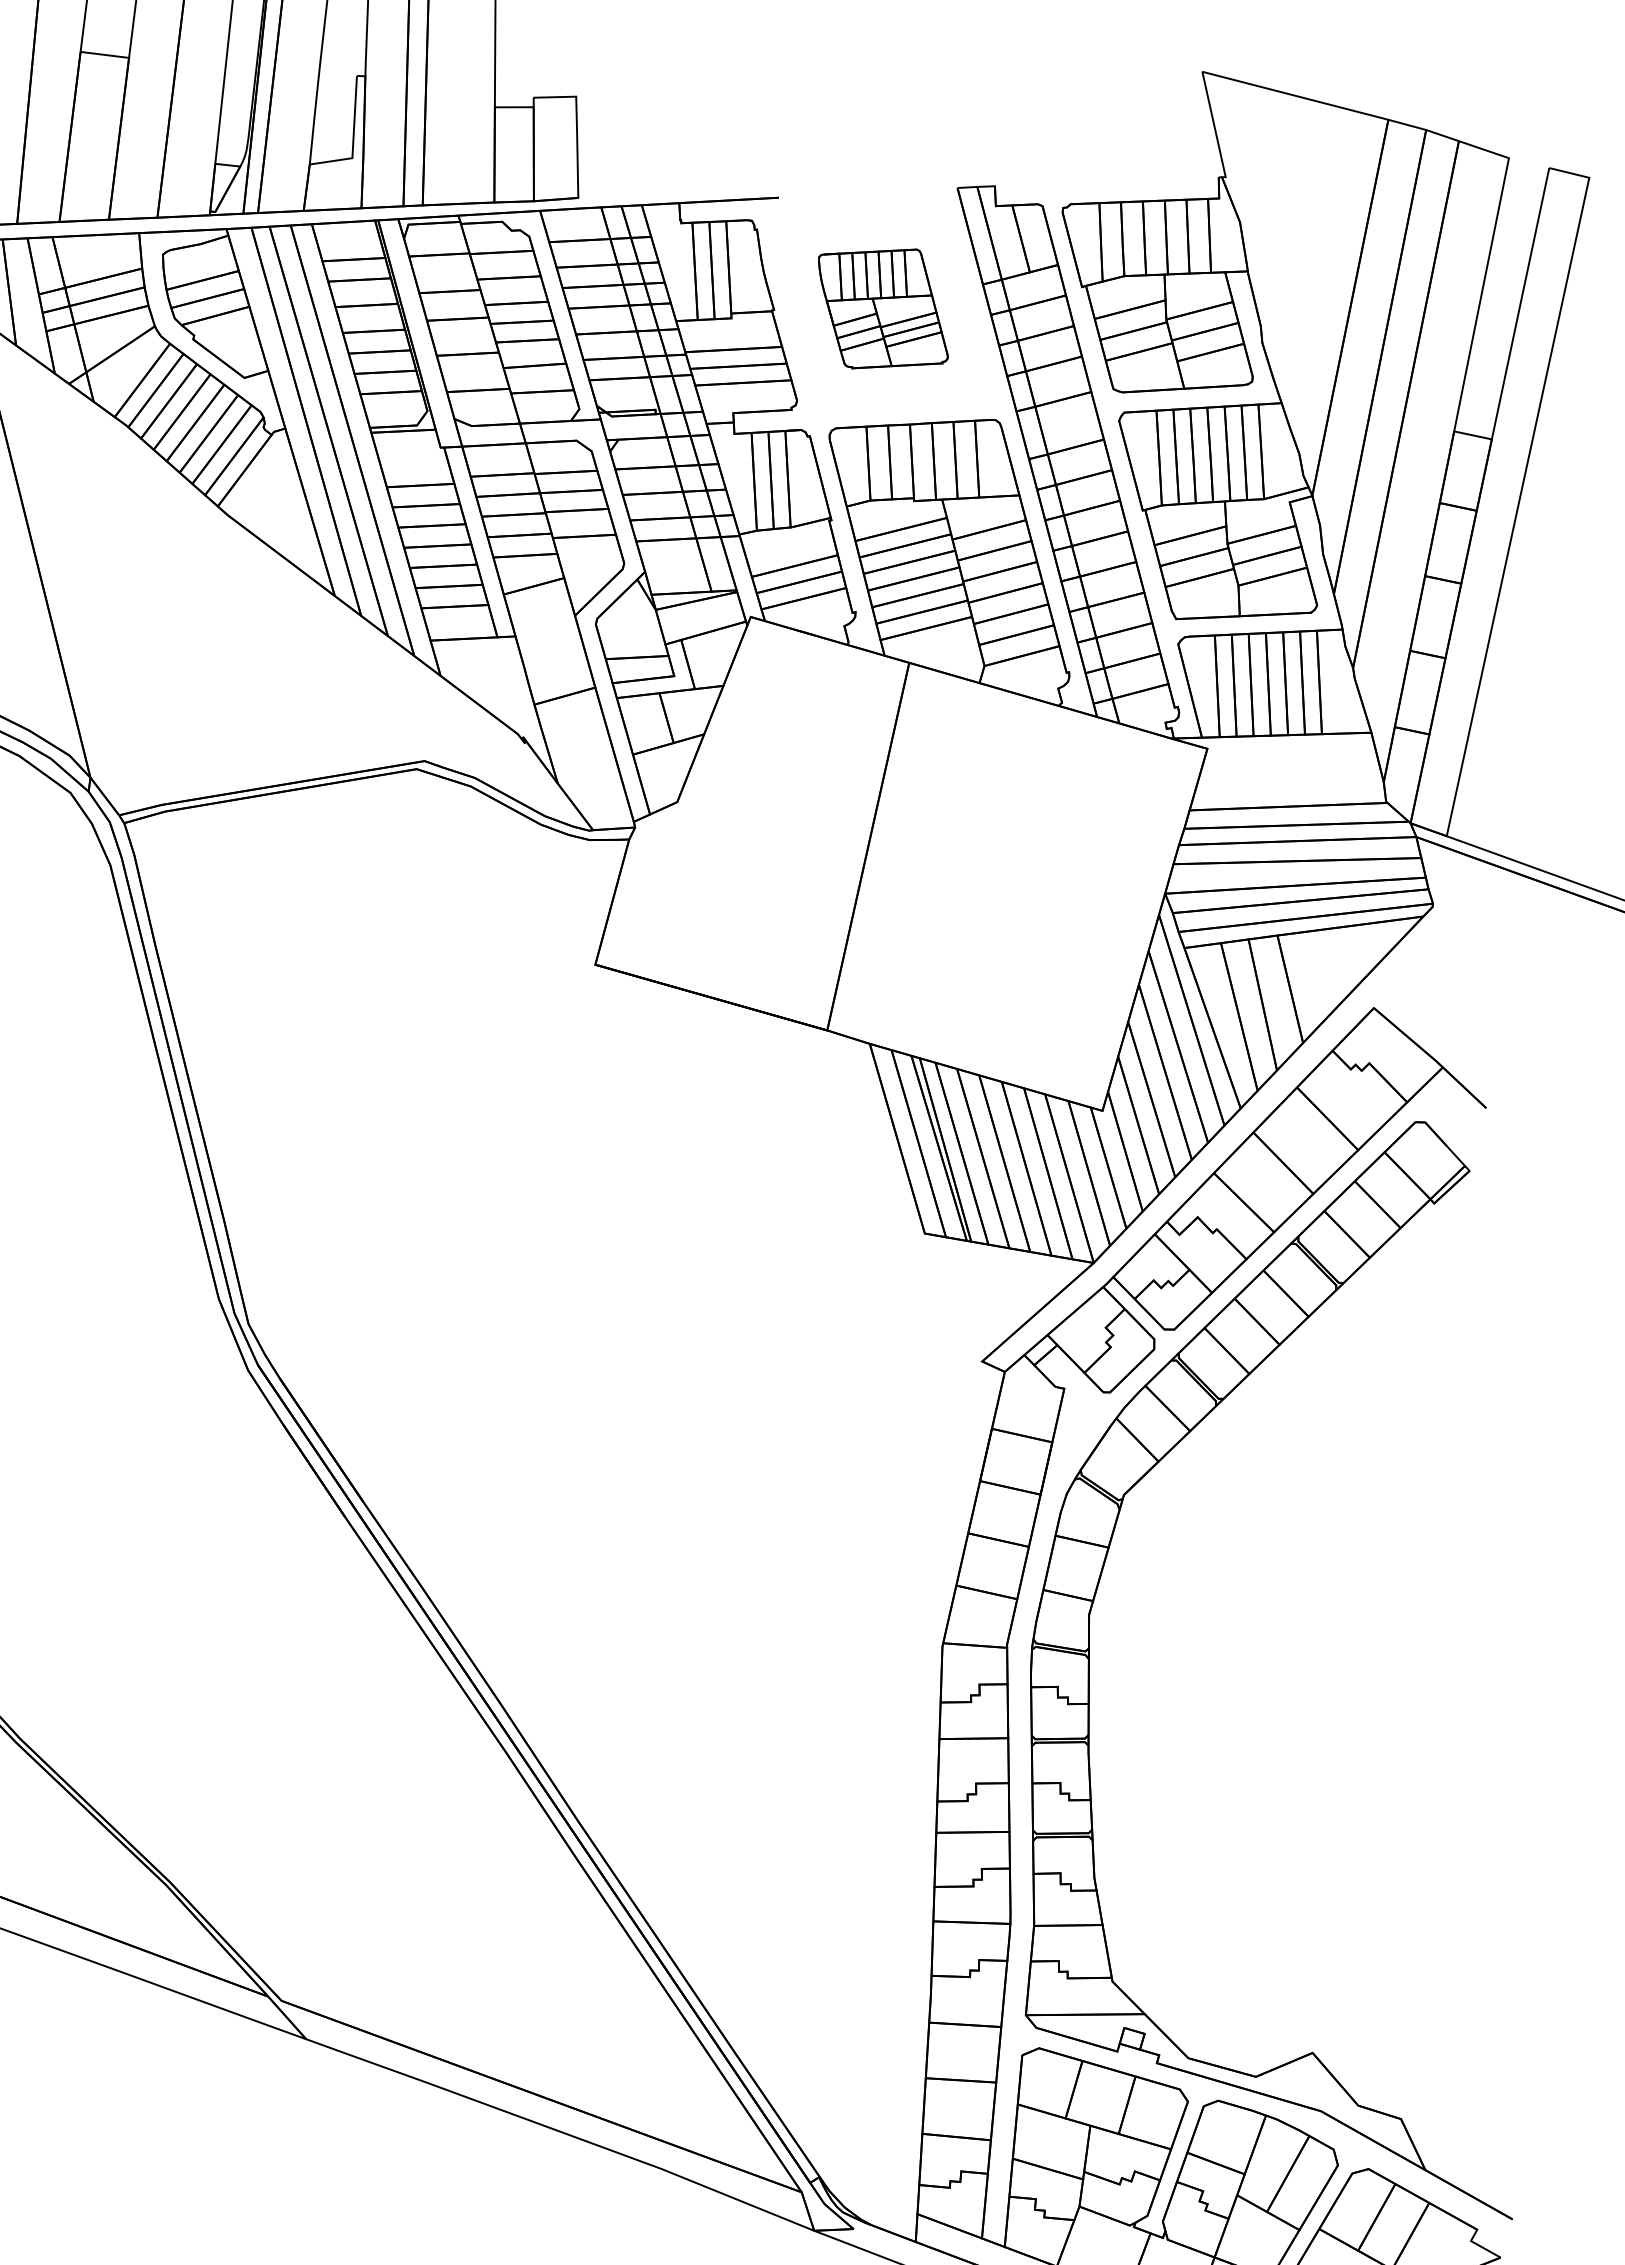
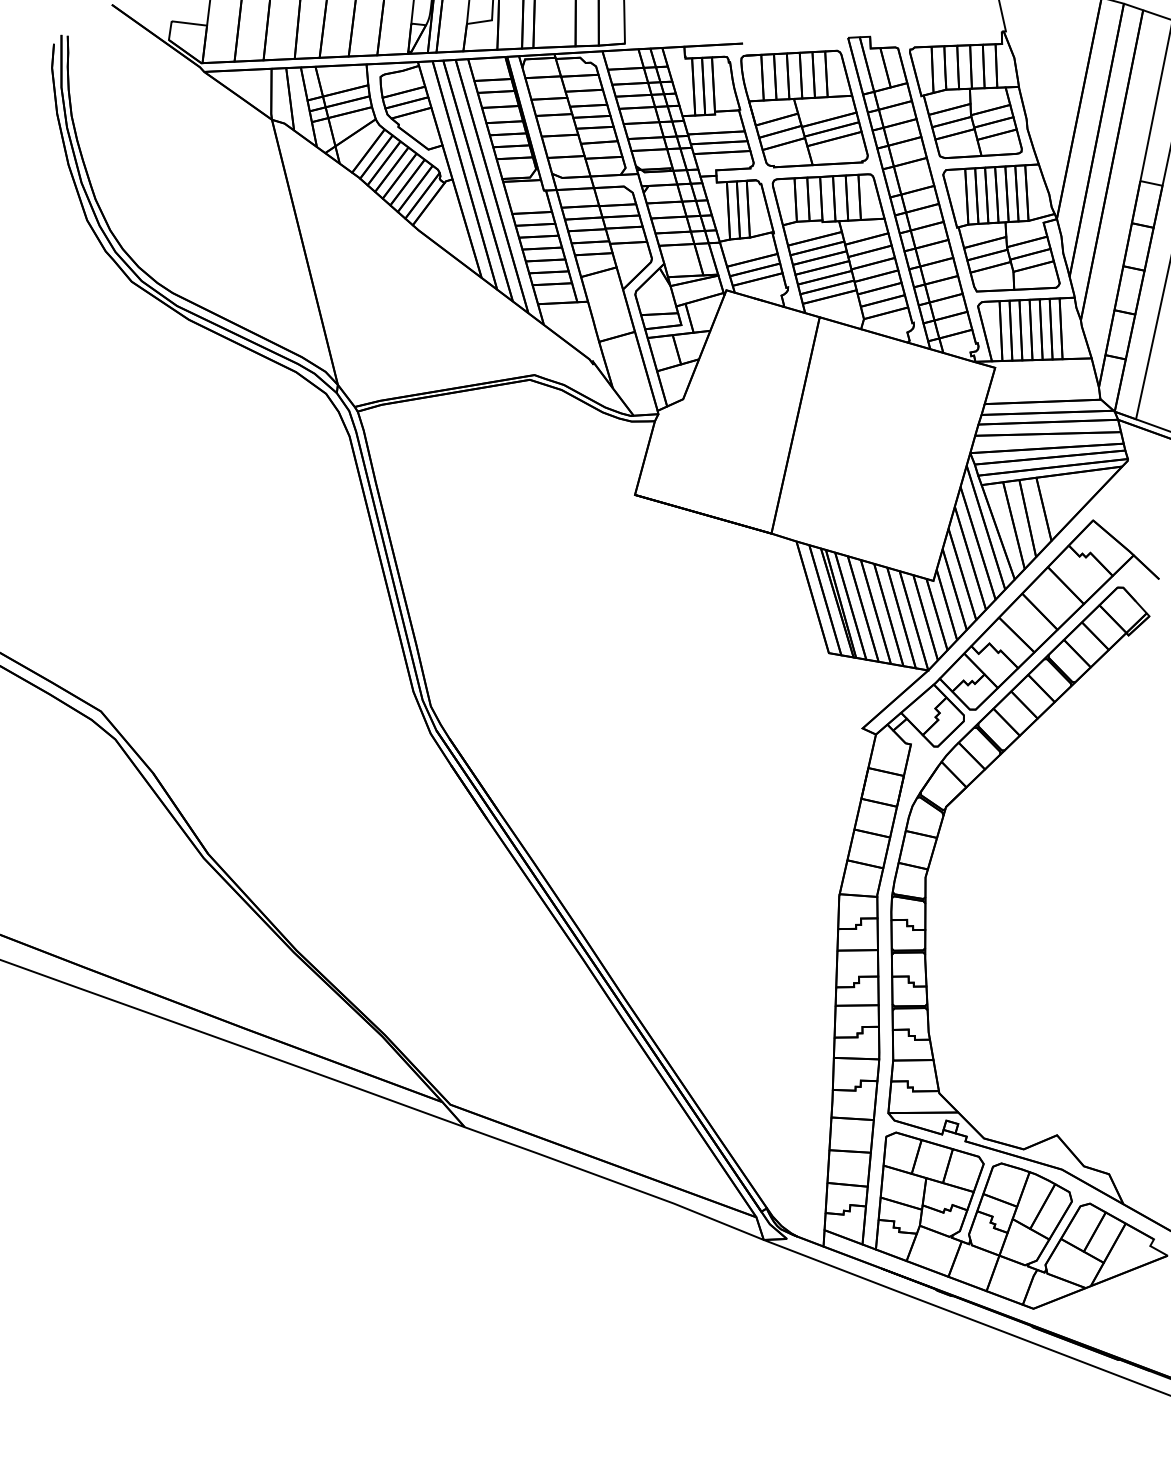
part: (883, 308) -> (804, 108), size x1.67

